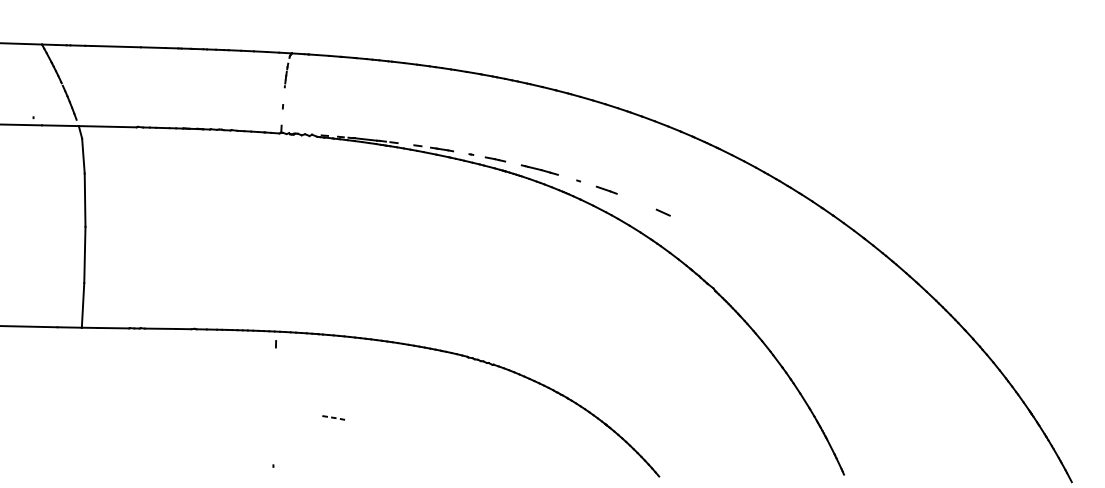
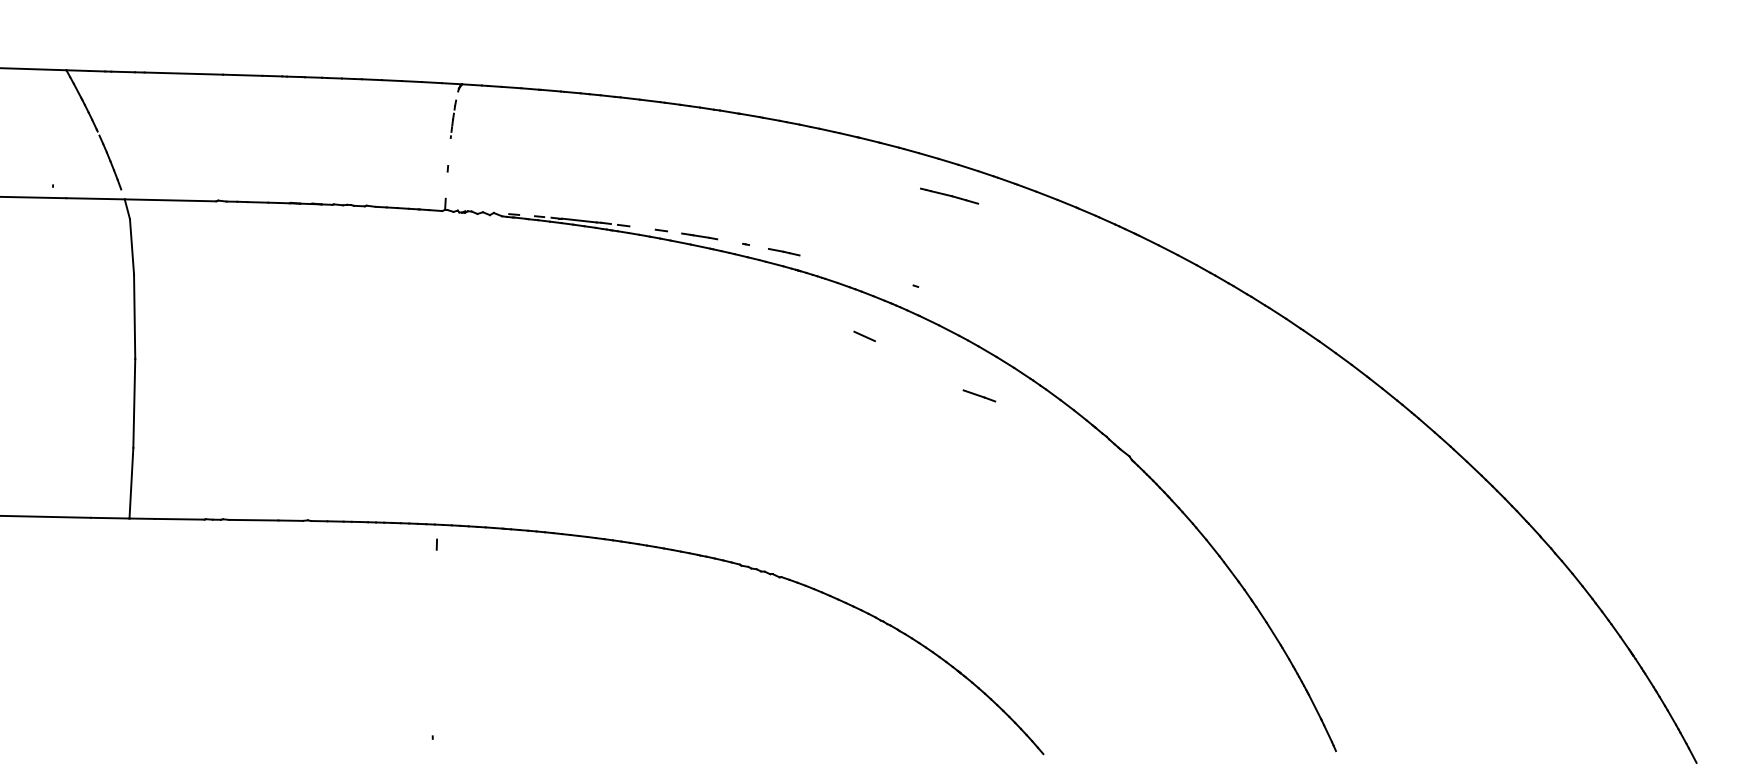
line: (539, 169) -> (948, 195), moved
line: (606, 189) -> (978, 394), moved
line: (662, 212) -> (863, 336), moved
part: (333, 417) -> (527, 660), removed

